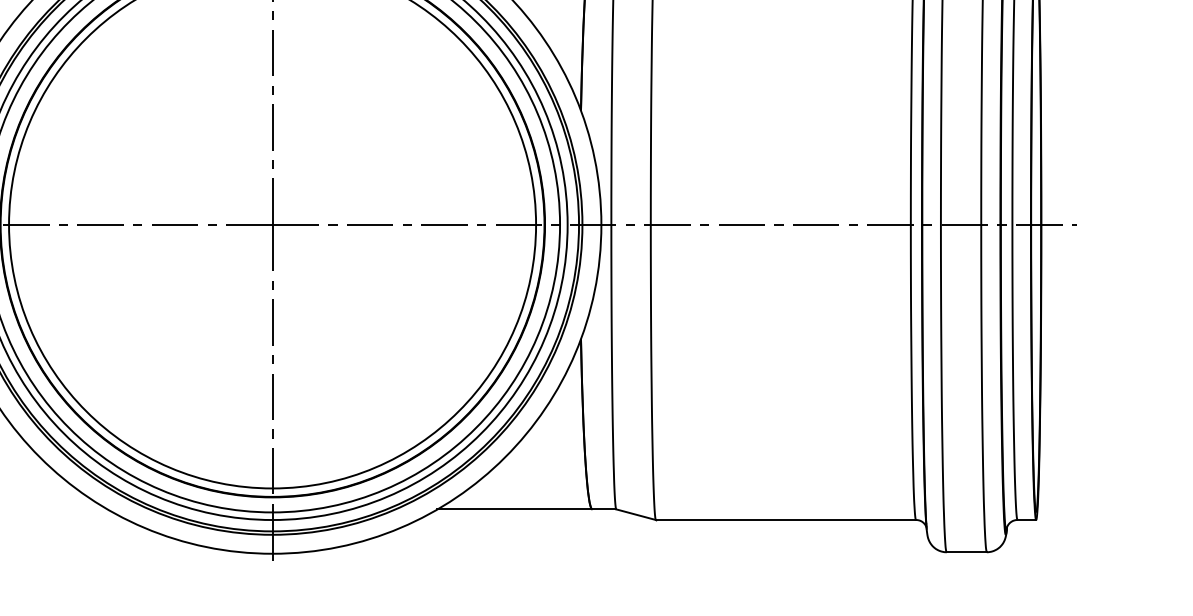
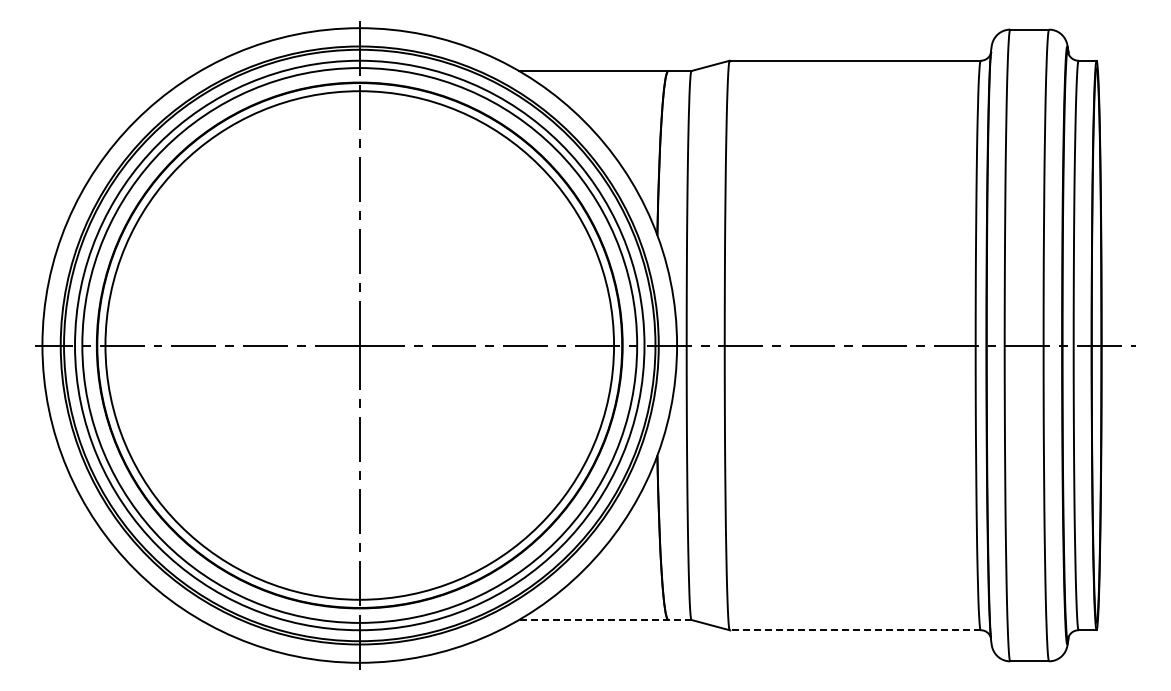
line: (526, 509) -> (604, 620), solid -> dashed
line: (785, 520) -> (854, 630), solid -> dashed

